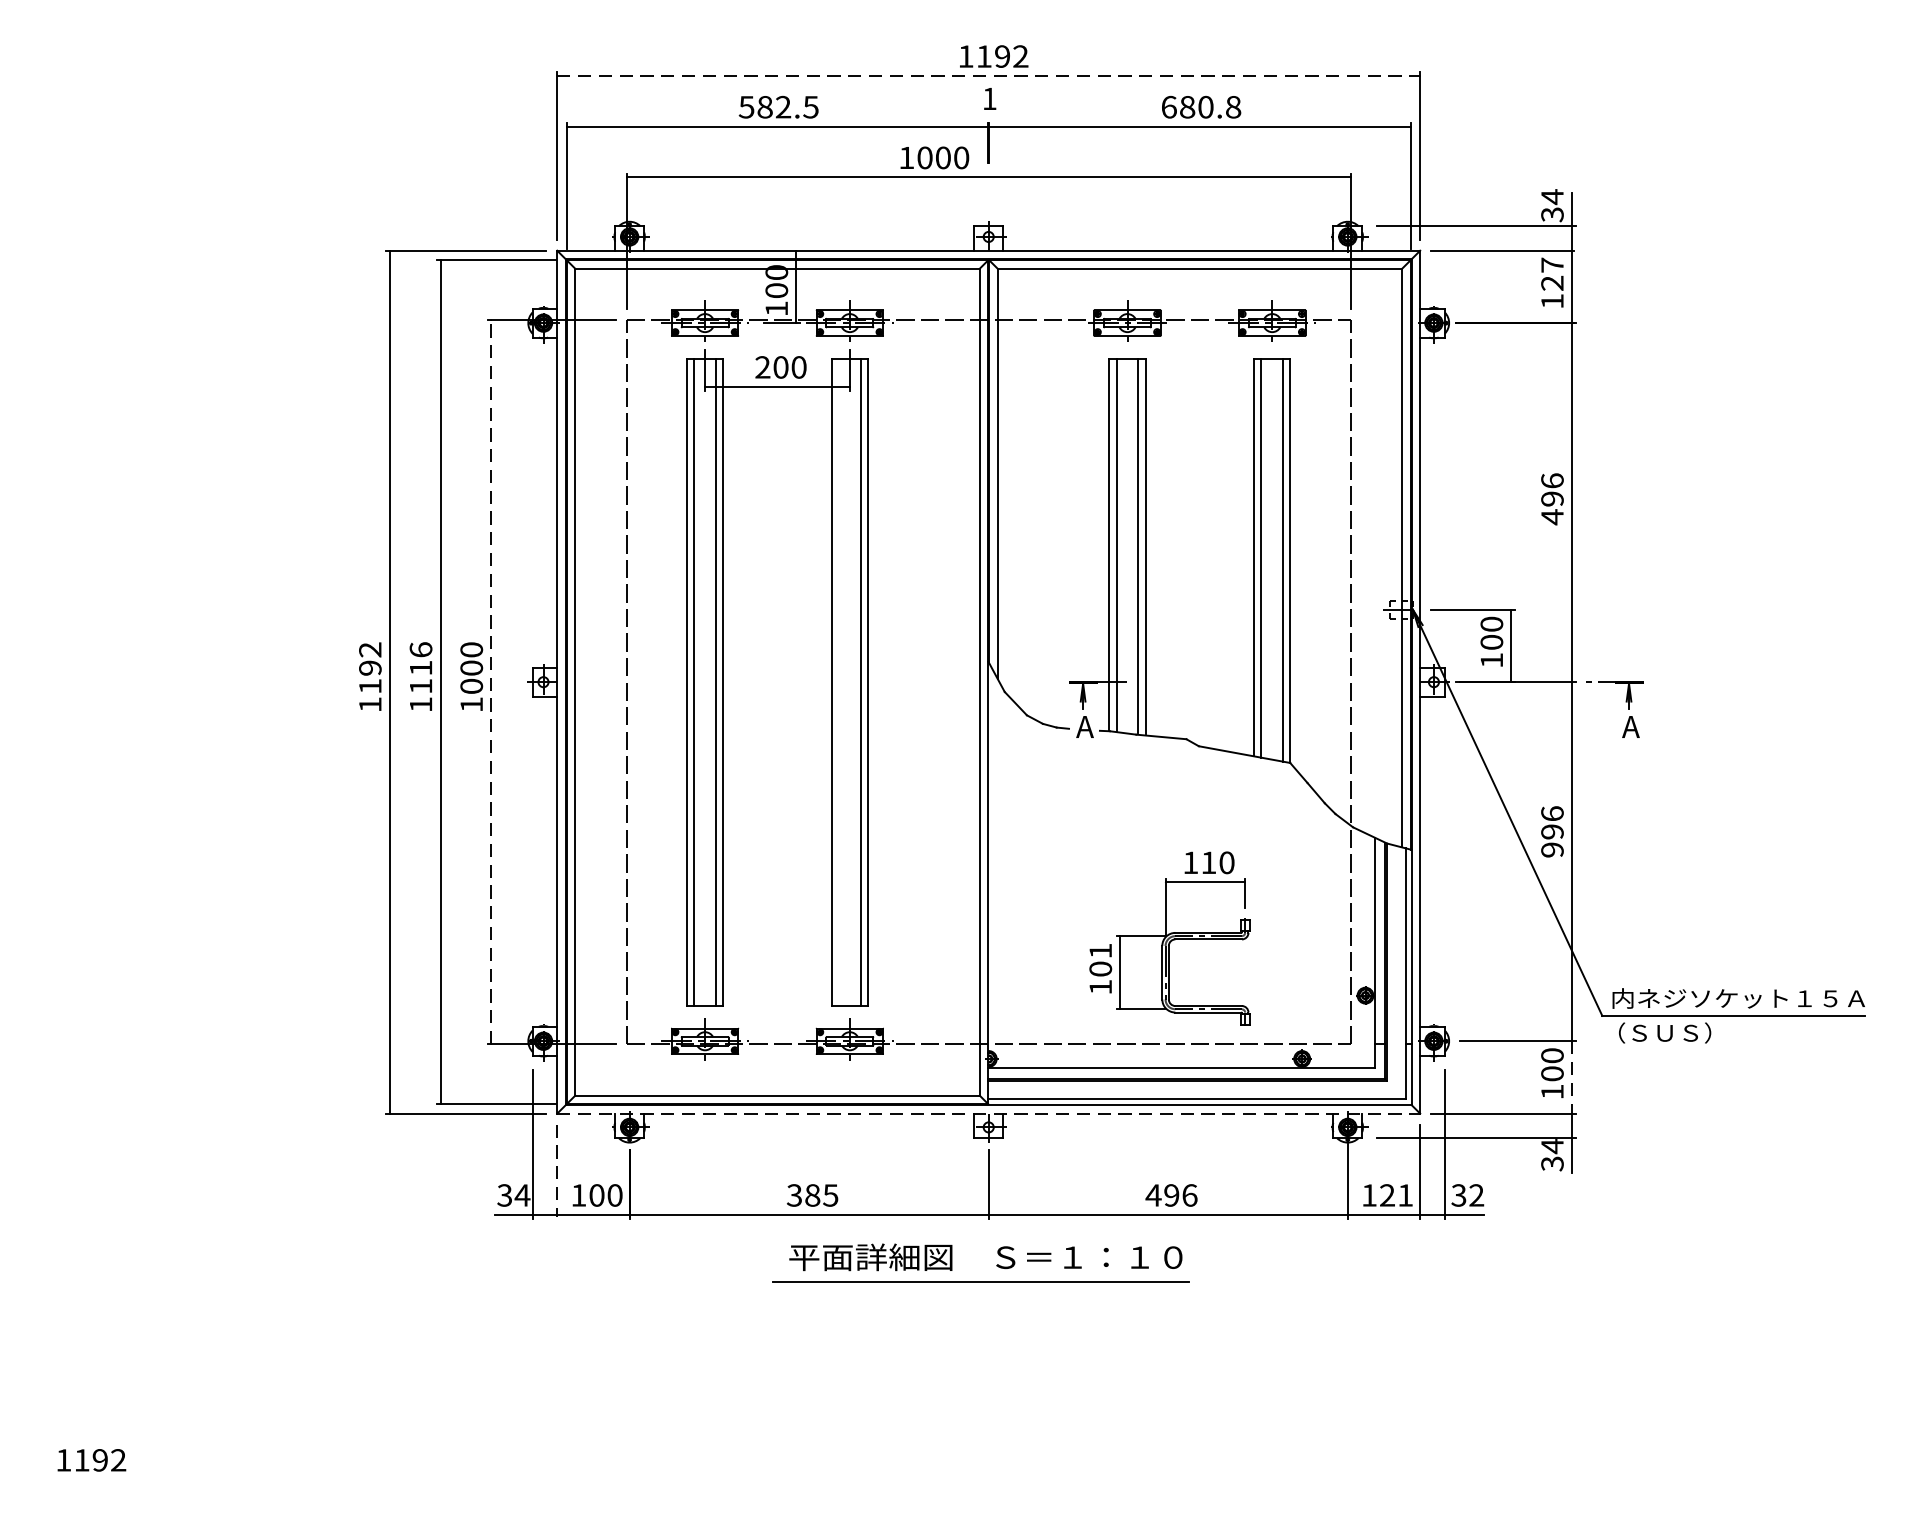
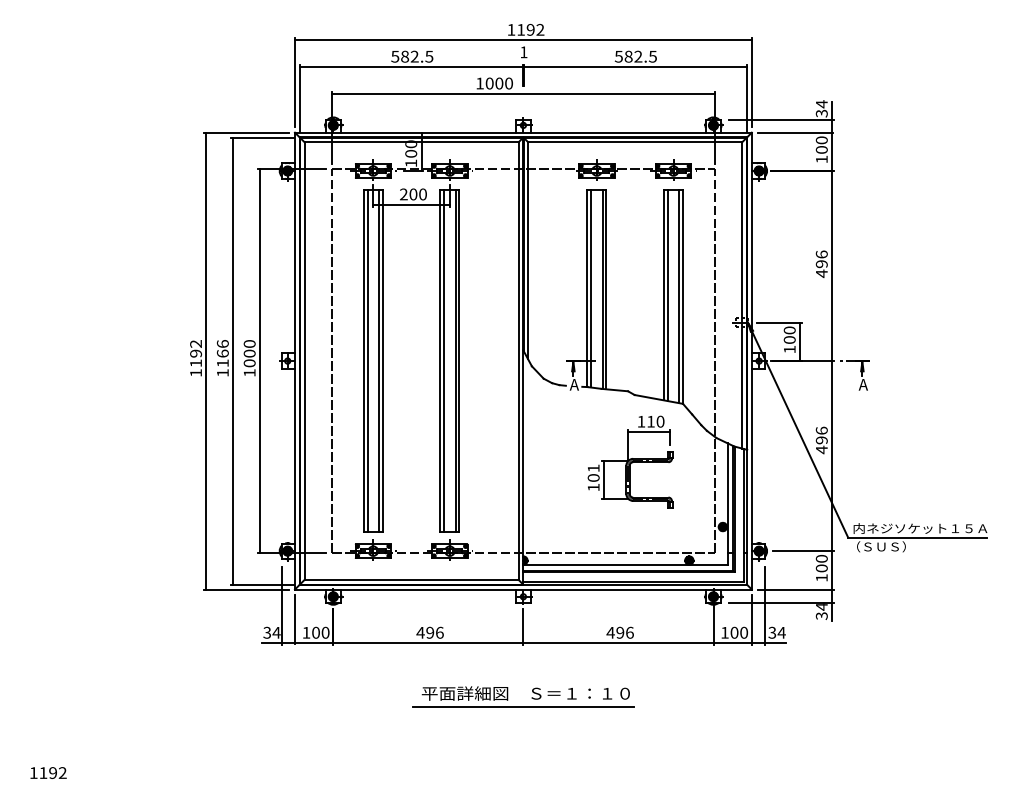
line: (988, 76) -> (523, 40), dashed -> solid
text: (1200, 106) -> (635, 56), 680.8 -> 582.5
text: (1551, 273) -> (821, 144), 127 -> 100
text: (420, 667) -> (222, 353), 1116 -> 1166
line: (839, 681) -> (444, 360), added
line: (492, 682) -> (260, 361), dashed -> solid
text: (1551, 849) -> (821, 449), 996 -> 496
part: (1170, 937) -> (630, 461), moved
line: (1572, 1077) -> (832, 570), dashed -> solid
line: (988, 1113) -> (523, 589), dashed -> solid
line: (558, 1170) -> (295, 619), dashed -> solid
text: (811, 1194) -> (429, 632), 385 -> 496
text: (1396, 1194) -> (739, 632), 121 -> 100
text: (1476, 1194) -> (781, 632), 32 -> 34
part: (996, 1264) -> (531, 697), moved

